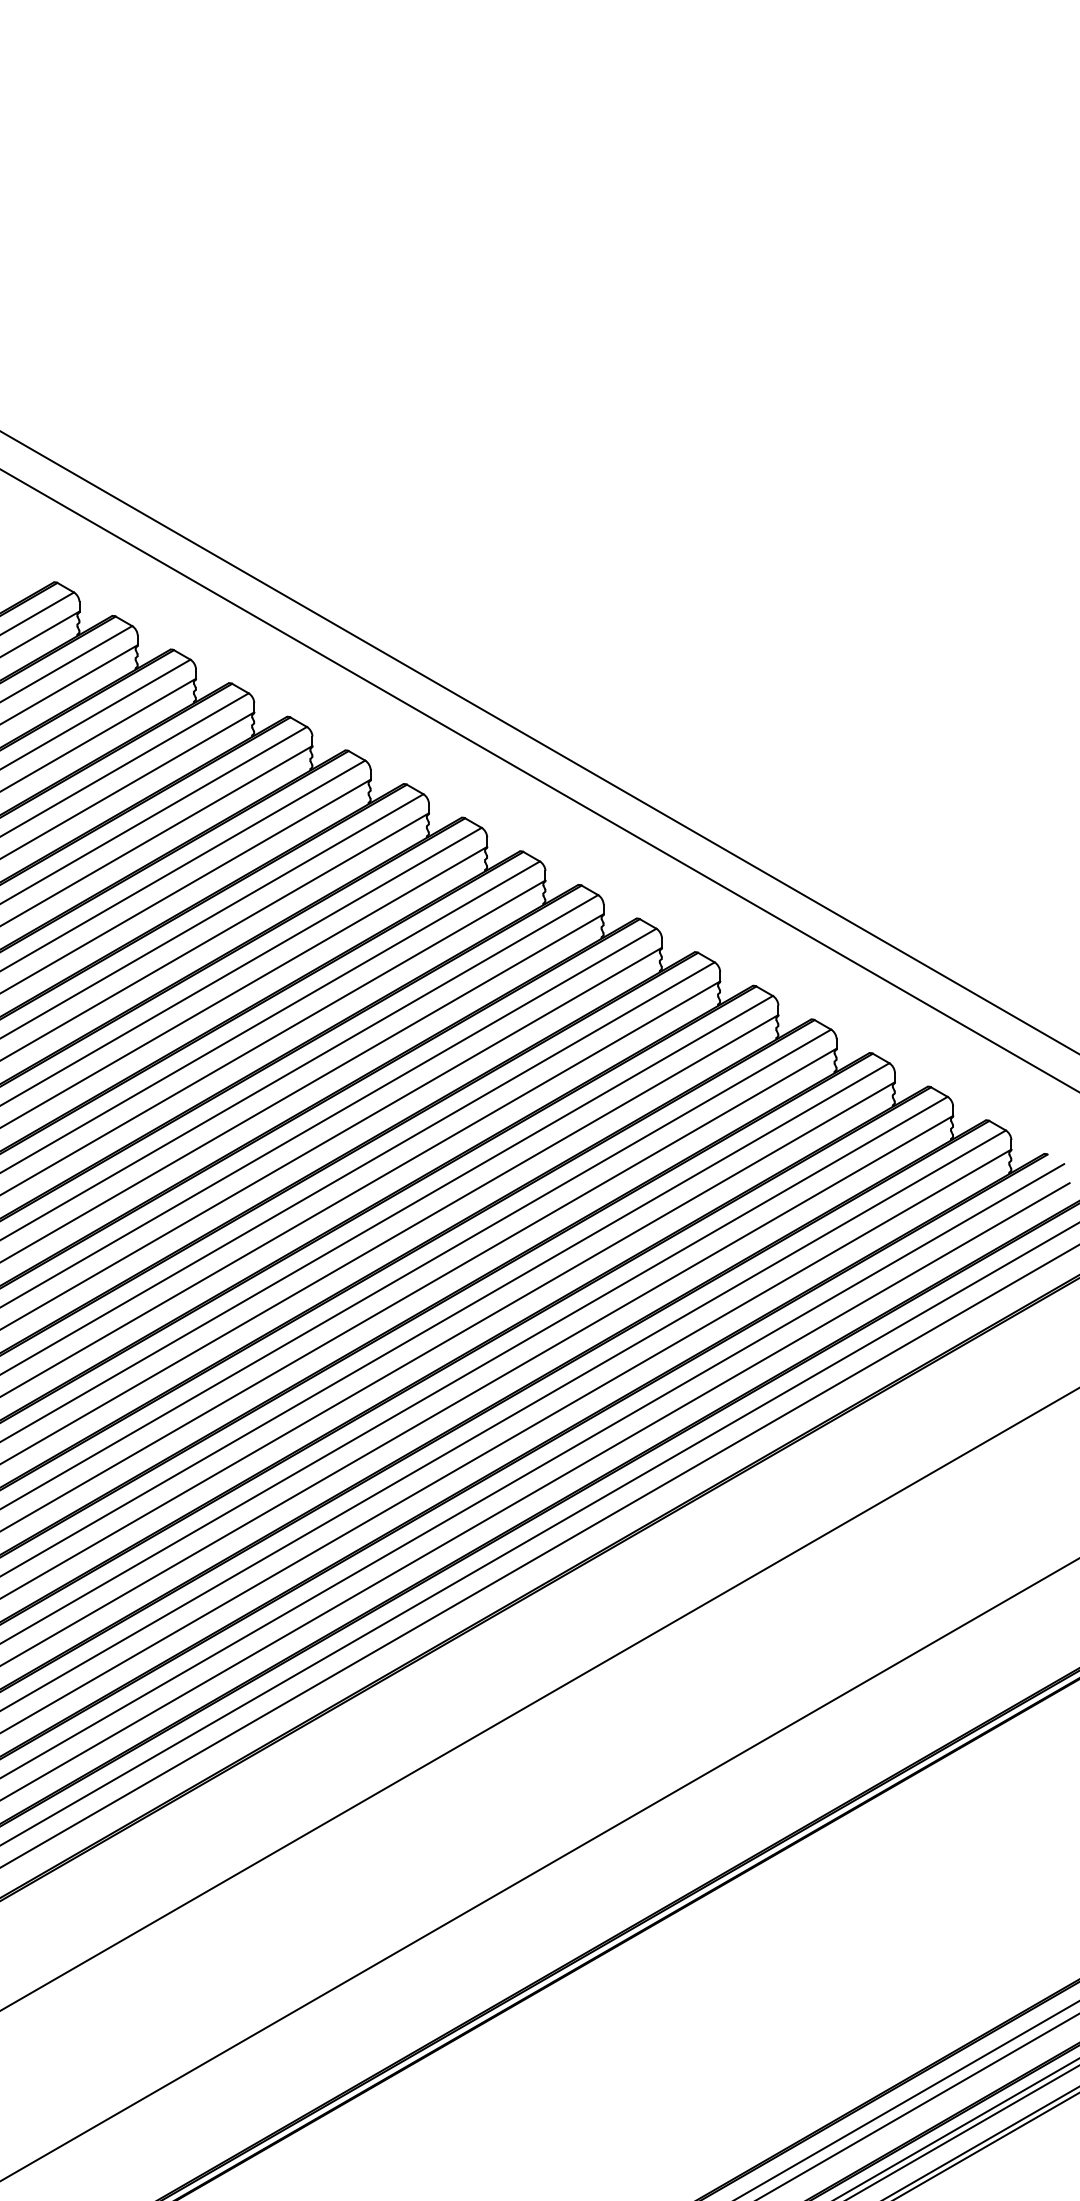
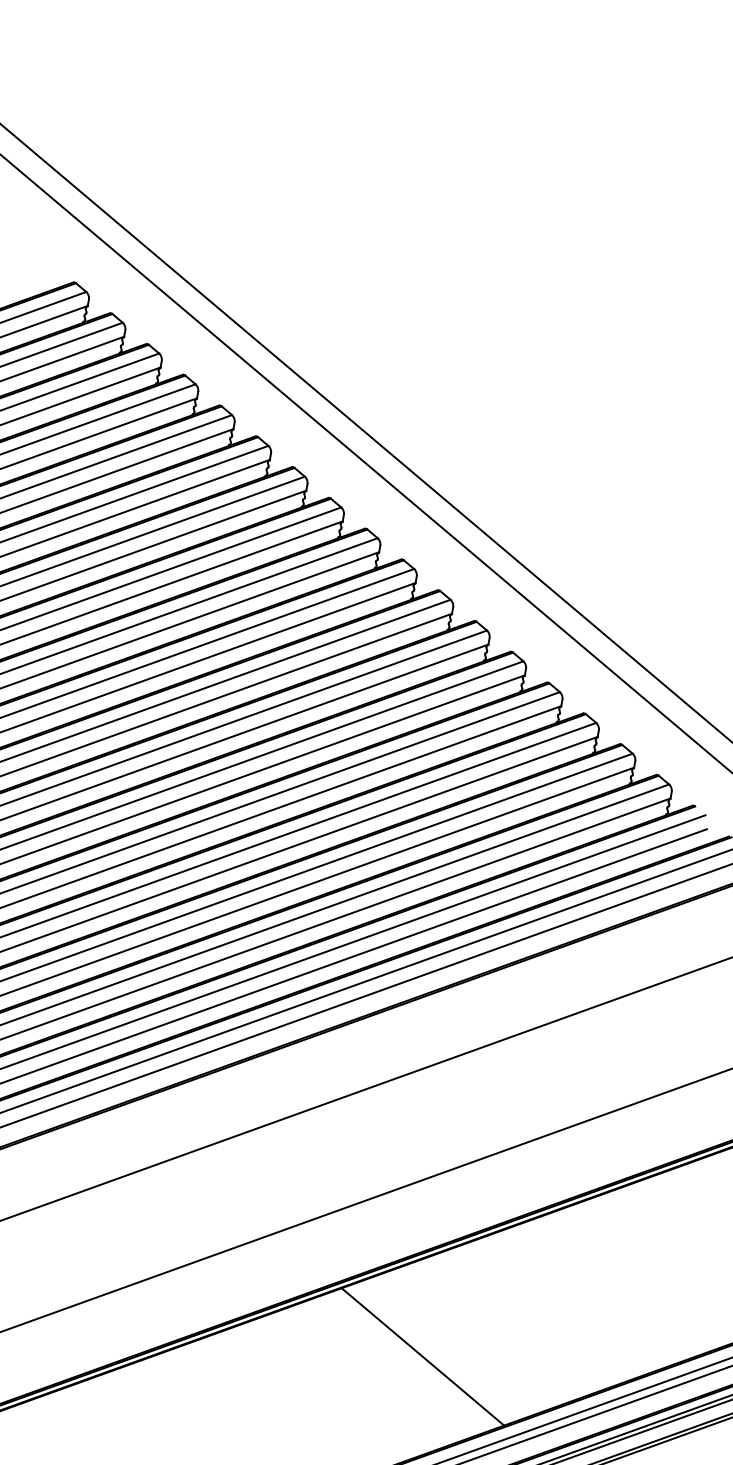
line: (807, 1986) -> (423, 1356), added

